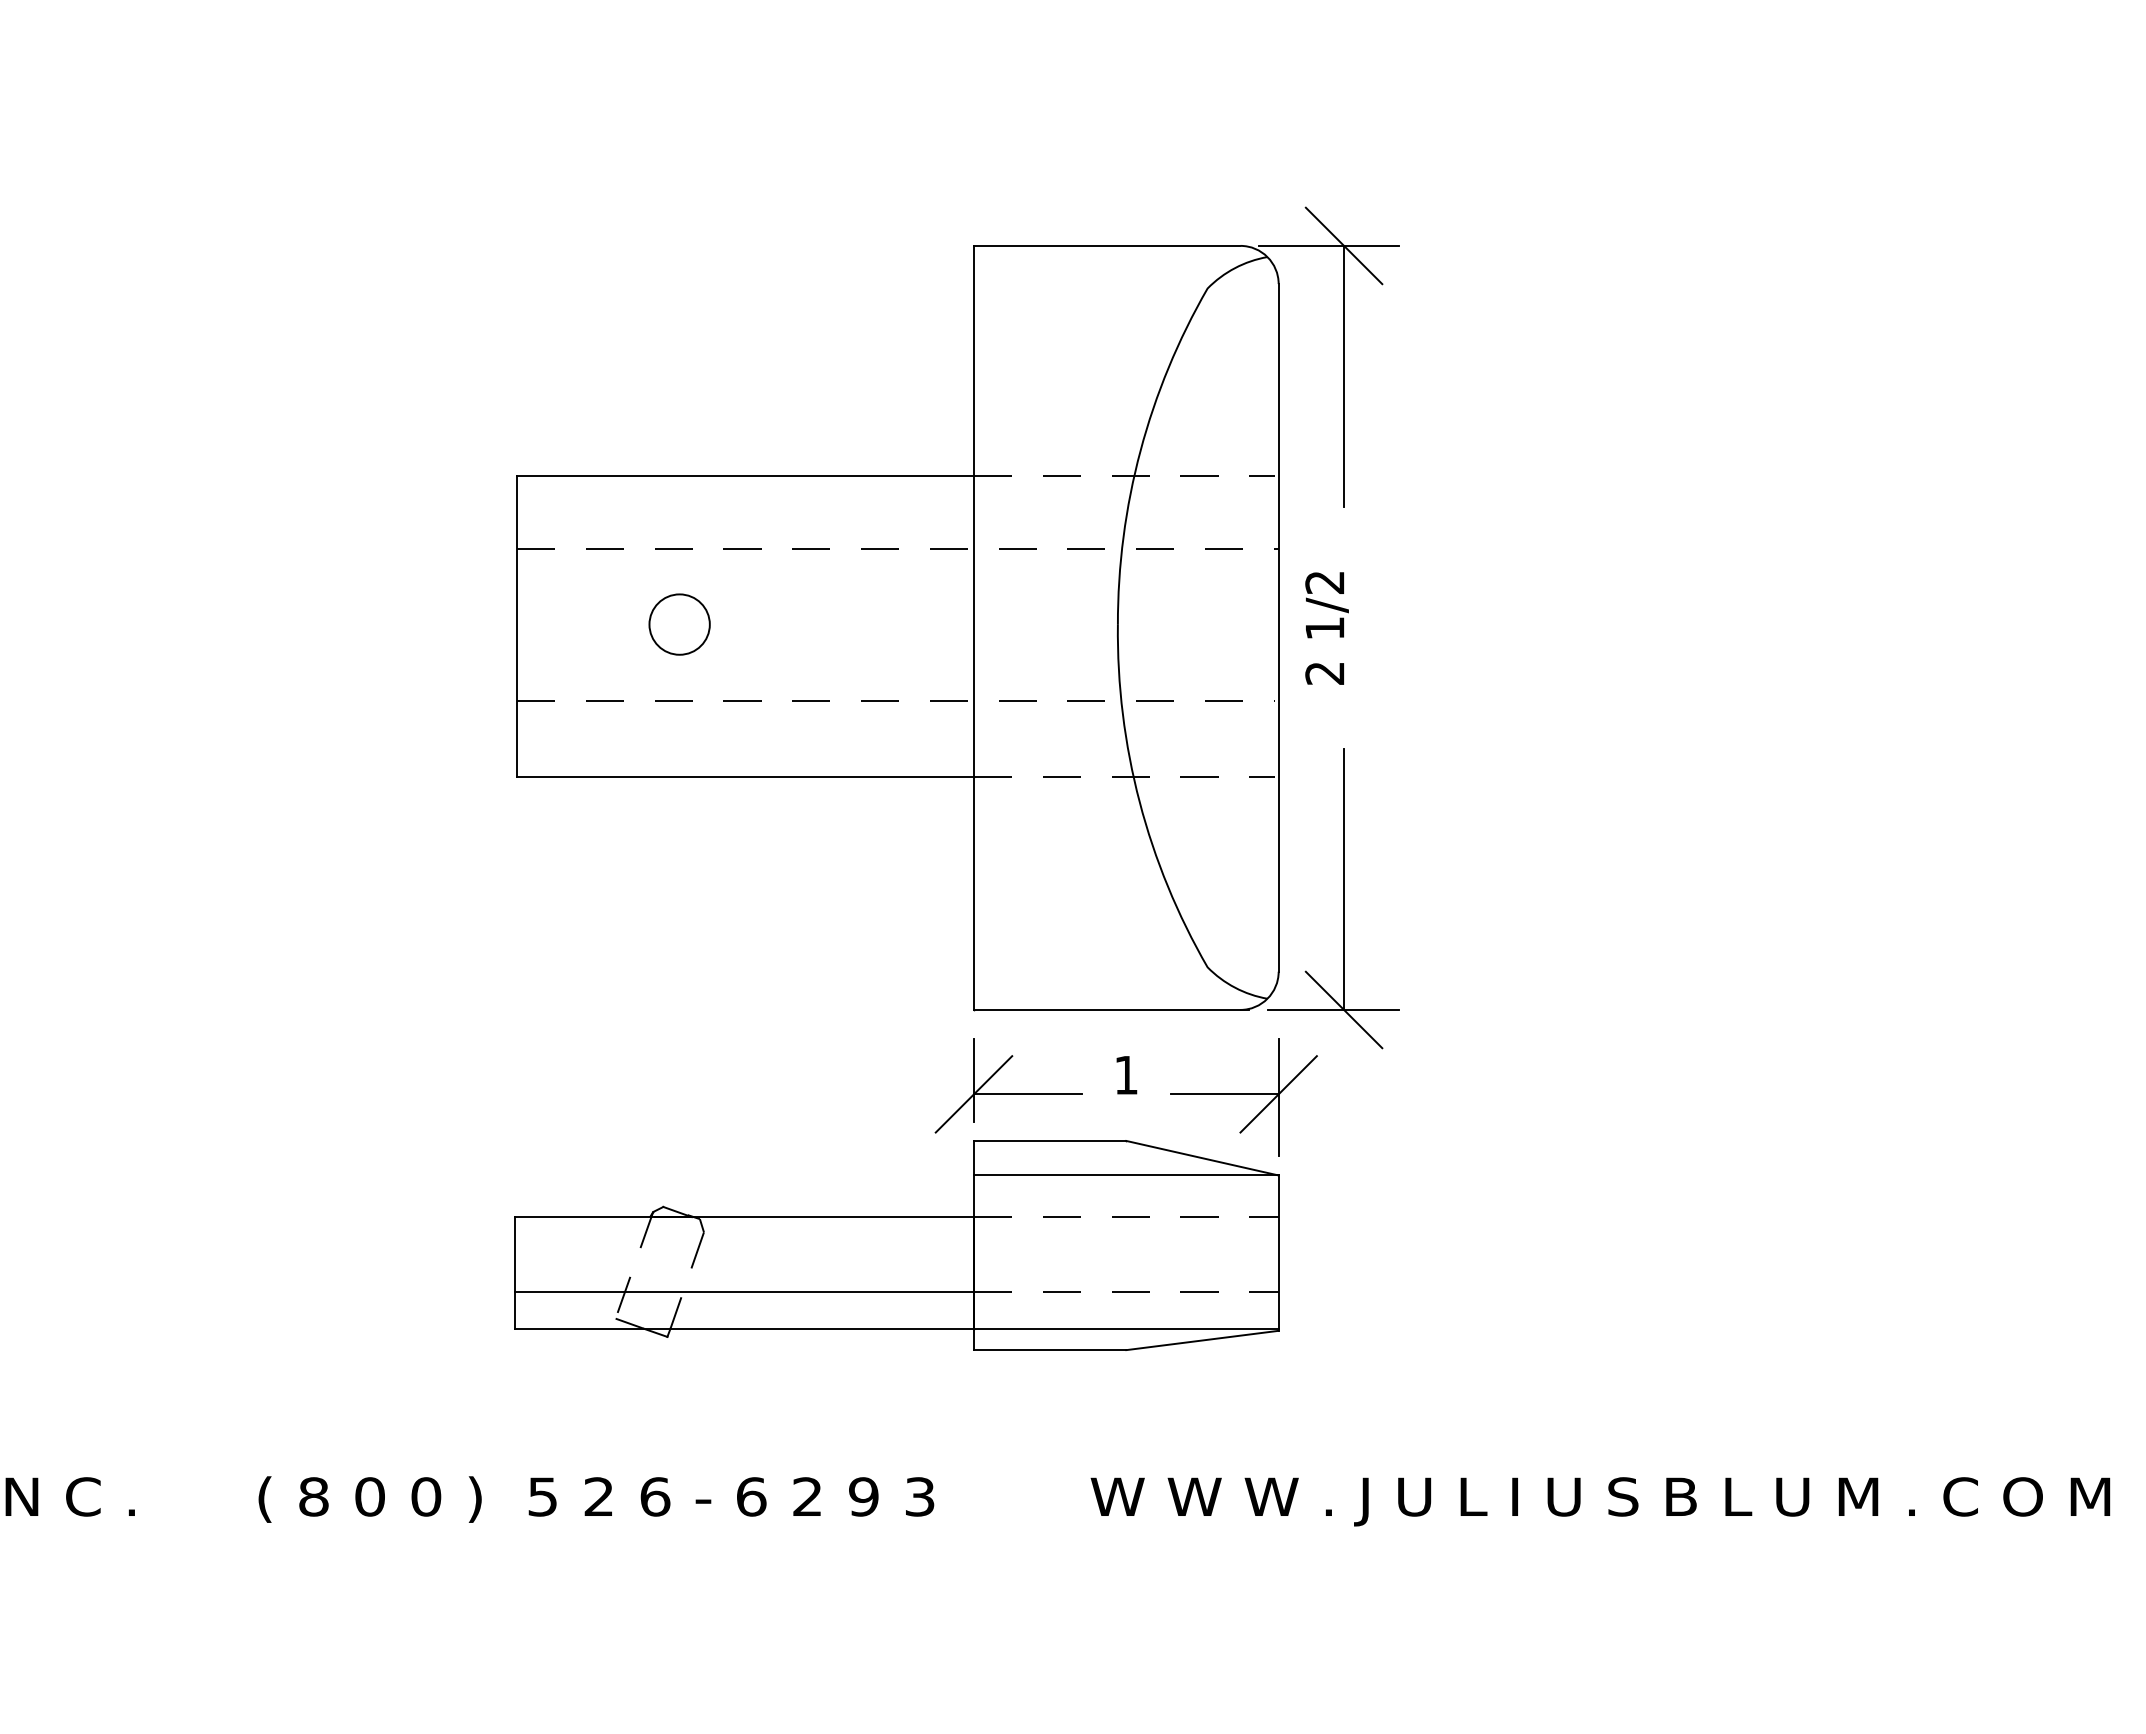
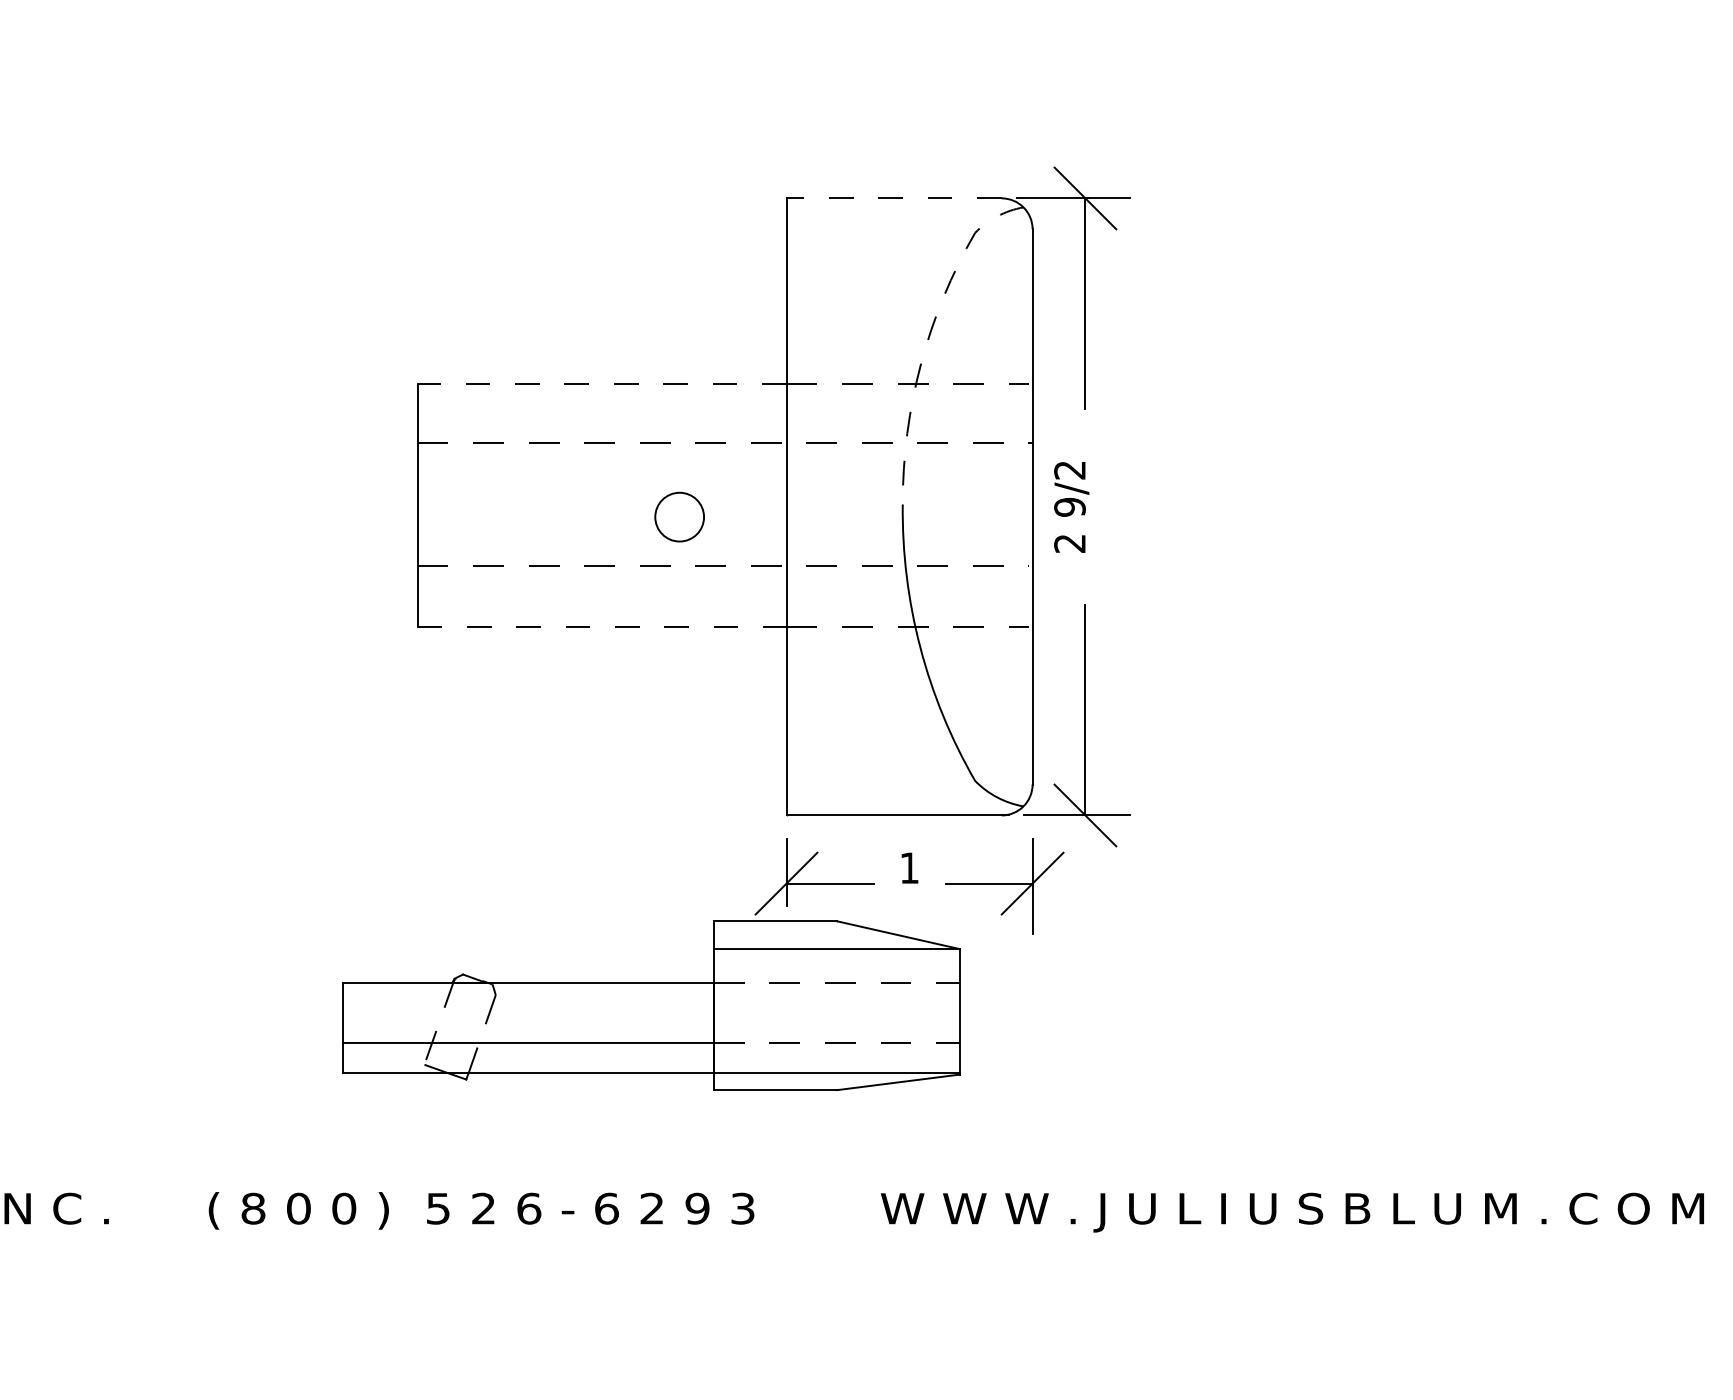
line: (1106, 245) -> (893, 198), solid -> dashed
line: (1151, 414) -> (929, 334), solid -> dashed
line: (745, 475) -> (602, 383), solid -> dashed
circle: (679, 624) -> (679, 517), moved
text: (1324, 628) -> (1069, 507), 1/2 -> 9/2
line: (746, 777) -> (602, 627), solid -> dashed
part: (896, 1245) -> (651, 1005), moved

